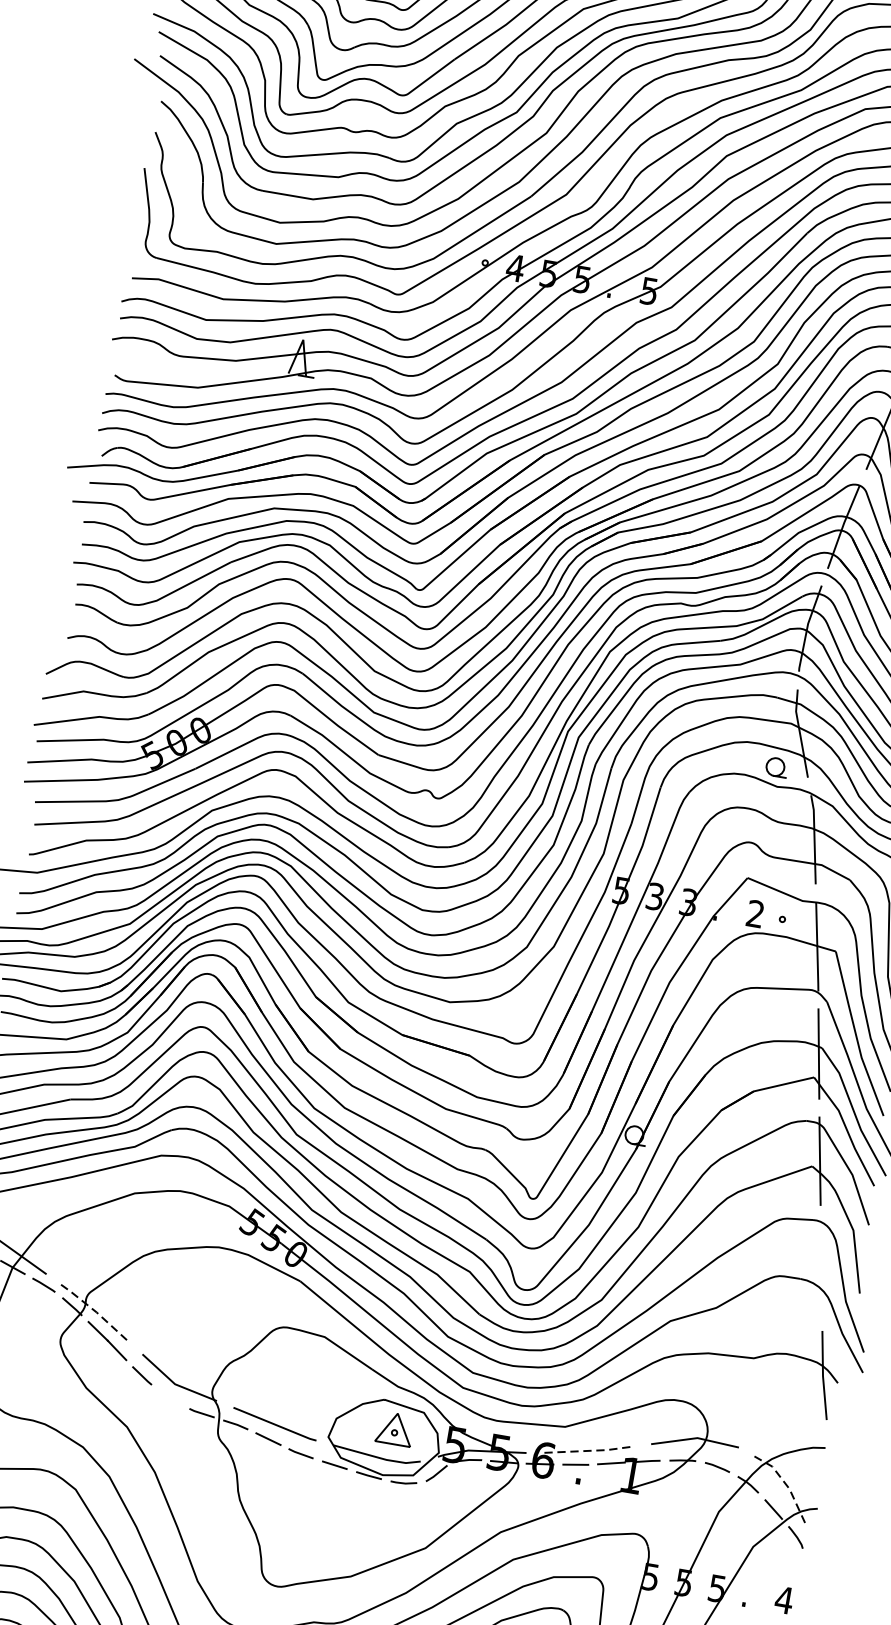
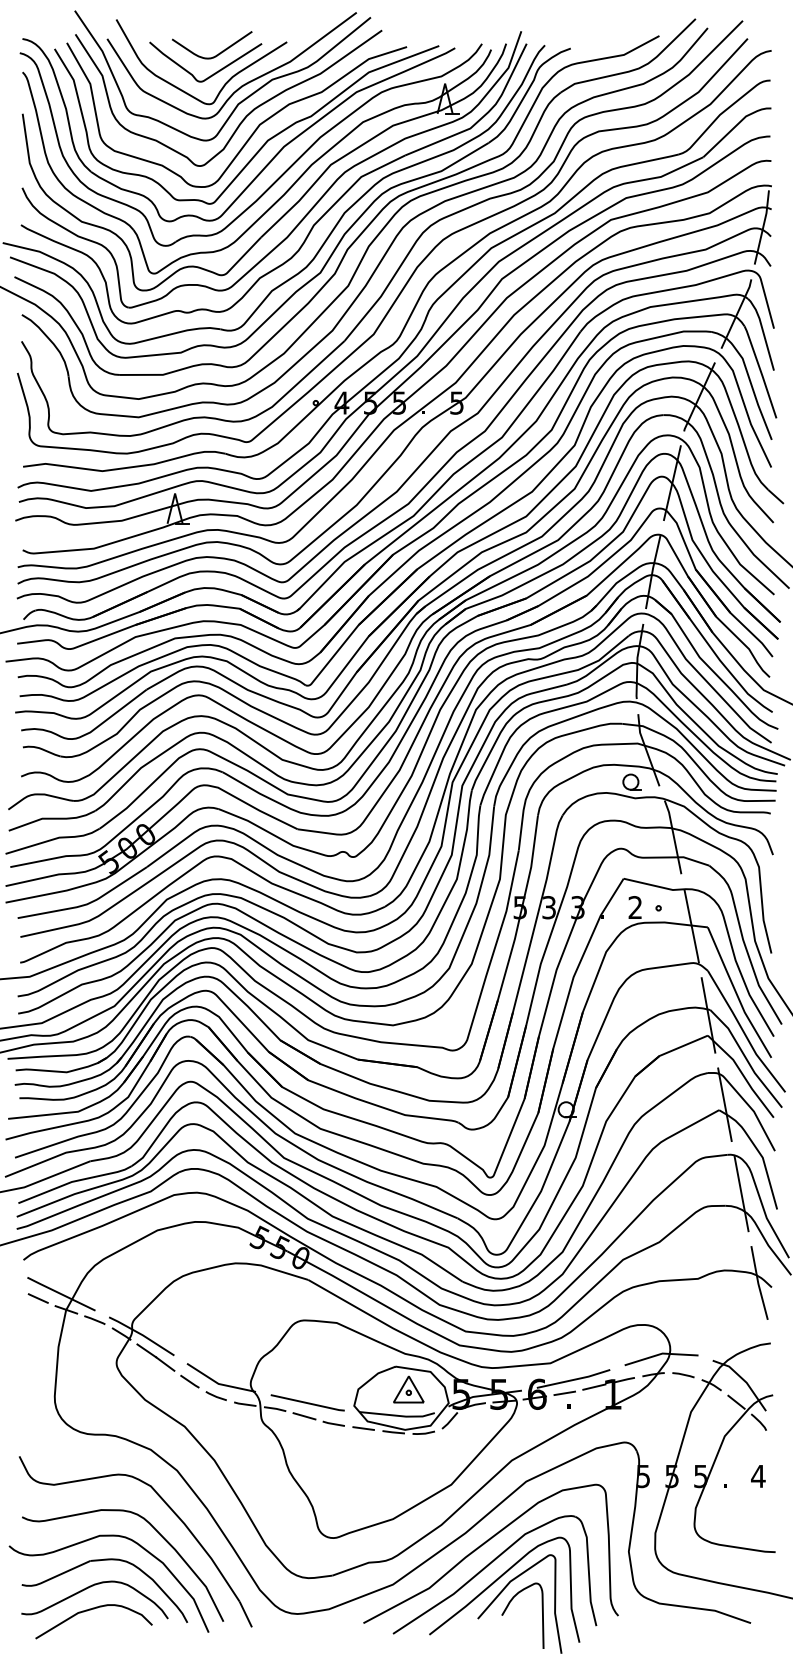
line: (821, 1267) -> (741, 1193), added
line: (96, 1311) -> (142, 1334), dashed -> solid
line: (169, 1397) -> (215, 1395), added
line: (589, 1450) -> (574, 1379), dashed -> solid
line: (787, 1485) -> (744, 1380), dashed -> solid

